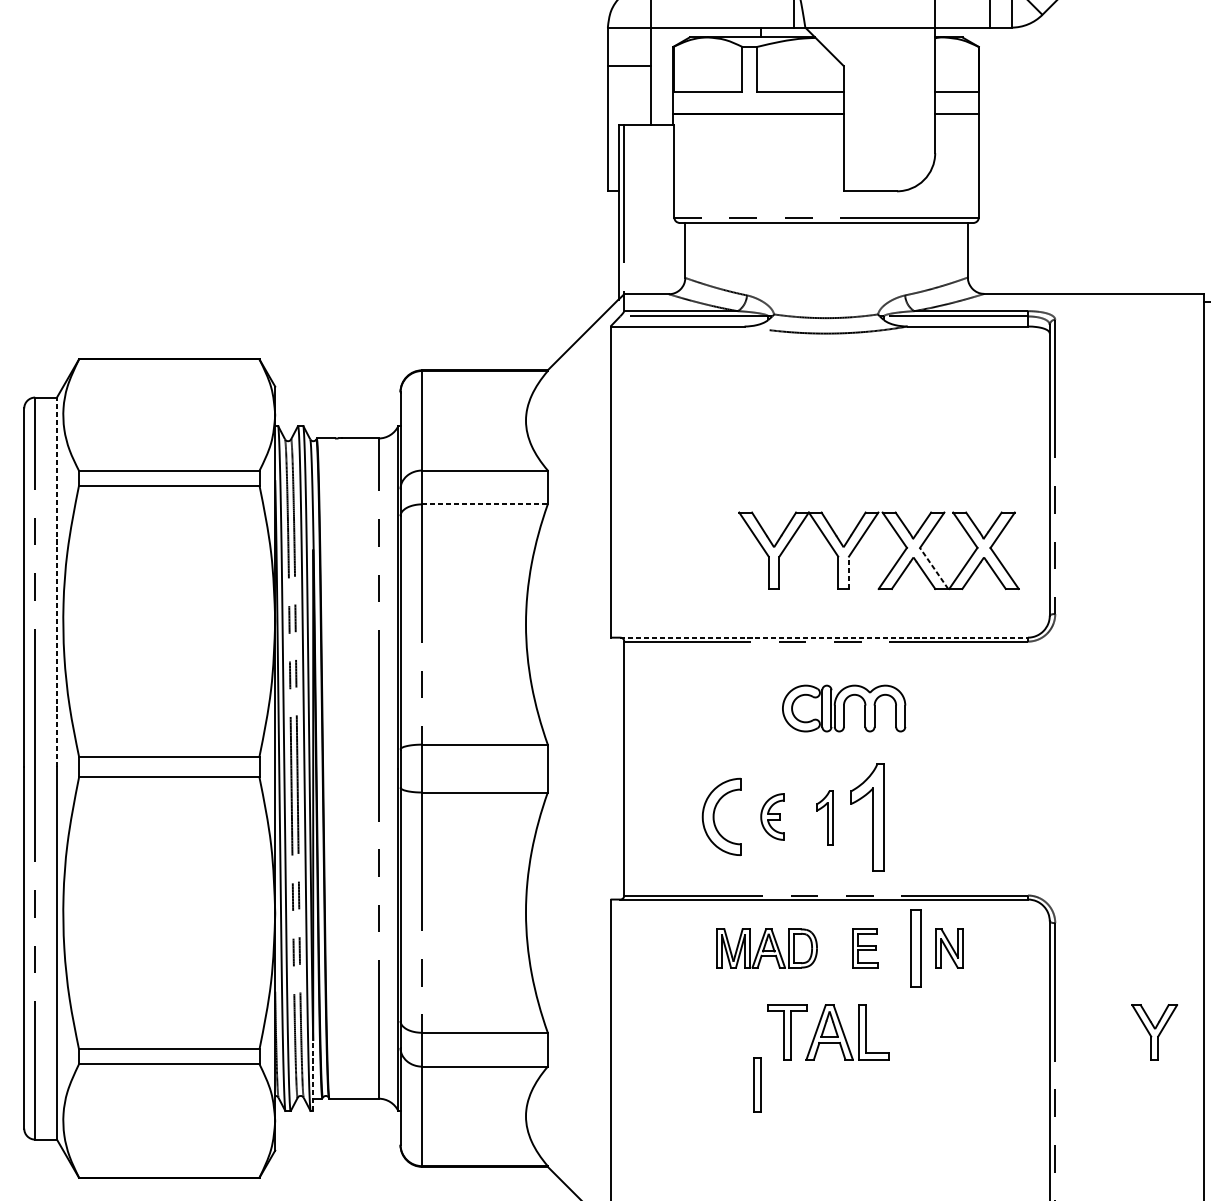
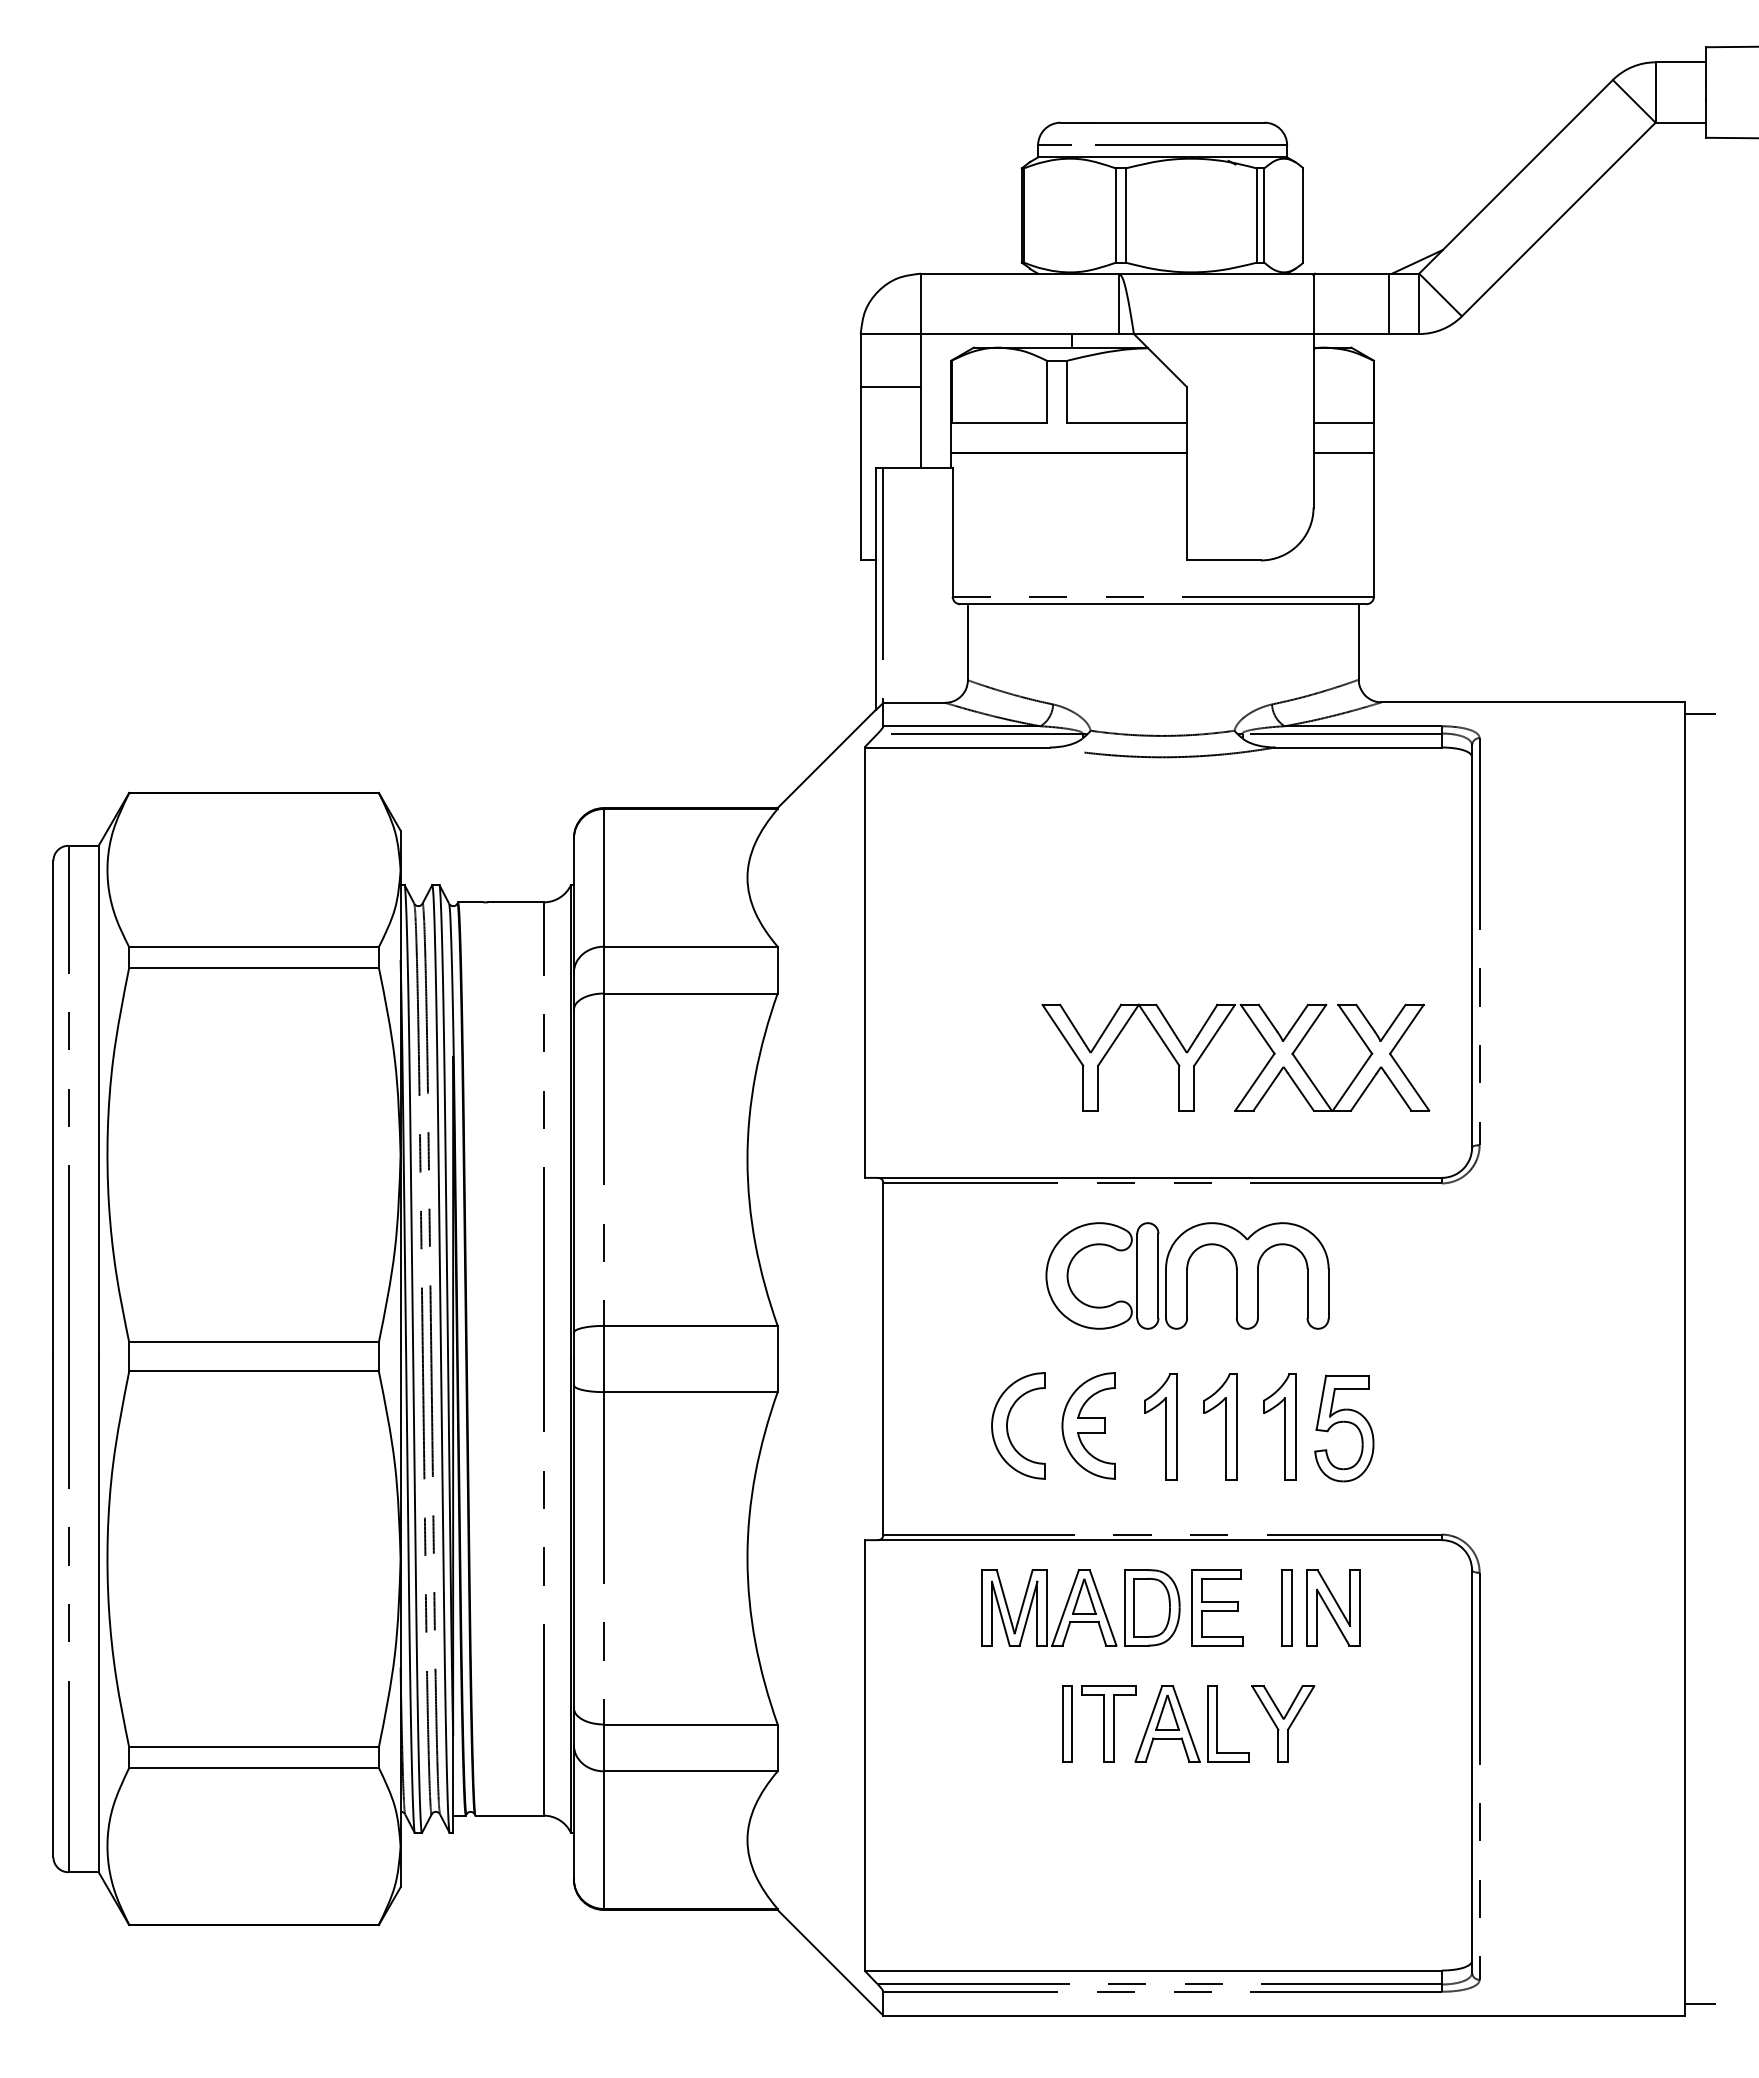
line: (484, 504) -> (690, 993), dashed -> solid
line: (933, 567) -> (1311, 1081), dashed -> solid
line: (849, 572) -> (1194, 1087), dashed -> solid
line: (56, 582) -> (98, 1101), dashed -> solid
line: (824, 637) -> (1160, 1177), dashed -> solid
part: (844, 708) -> (1187, 1275), size x1.67
part: (772, 816) -> (1088, 1425), size x1.67
part: (824, 817) -> (1160, 1426), size x1.43
part: (867, 817) -> (1220, 1426), size x0.71
part: (910, 817) -> (1279, 1426), added
part: (957, 818) -> (1344, 1428), added
part: (766, 948) -> (1080, 1607), size x1.43
part: (865, 948) -> (1217, 1607), size x1.43
part: (915, 948) -> (1286, 1607), size x0.71
part: (949, 948) -> (1333, 1607), size x1.43
part: (1154, 1032) -> (1283, 1723), moved
line: (313, 1076) -> (453, 1784), dashed -> solid
part: (757, 1084) -> (1067, 1723), moved

